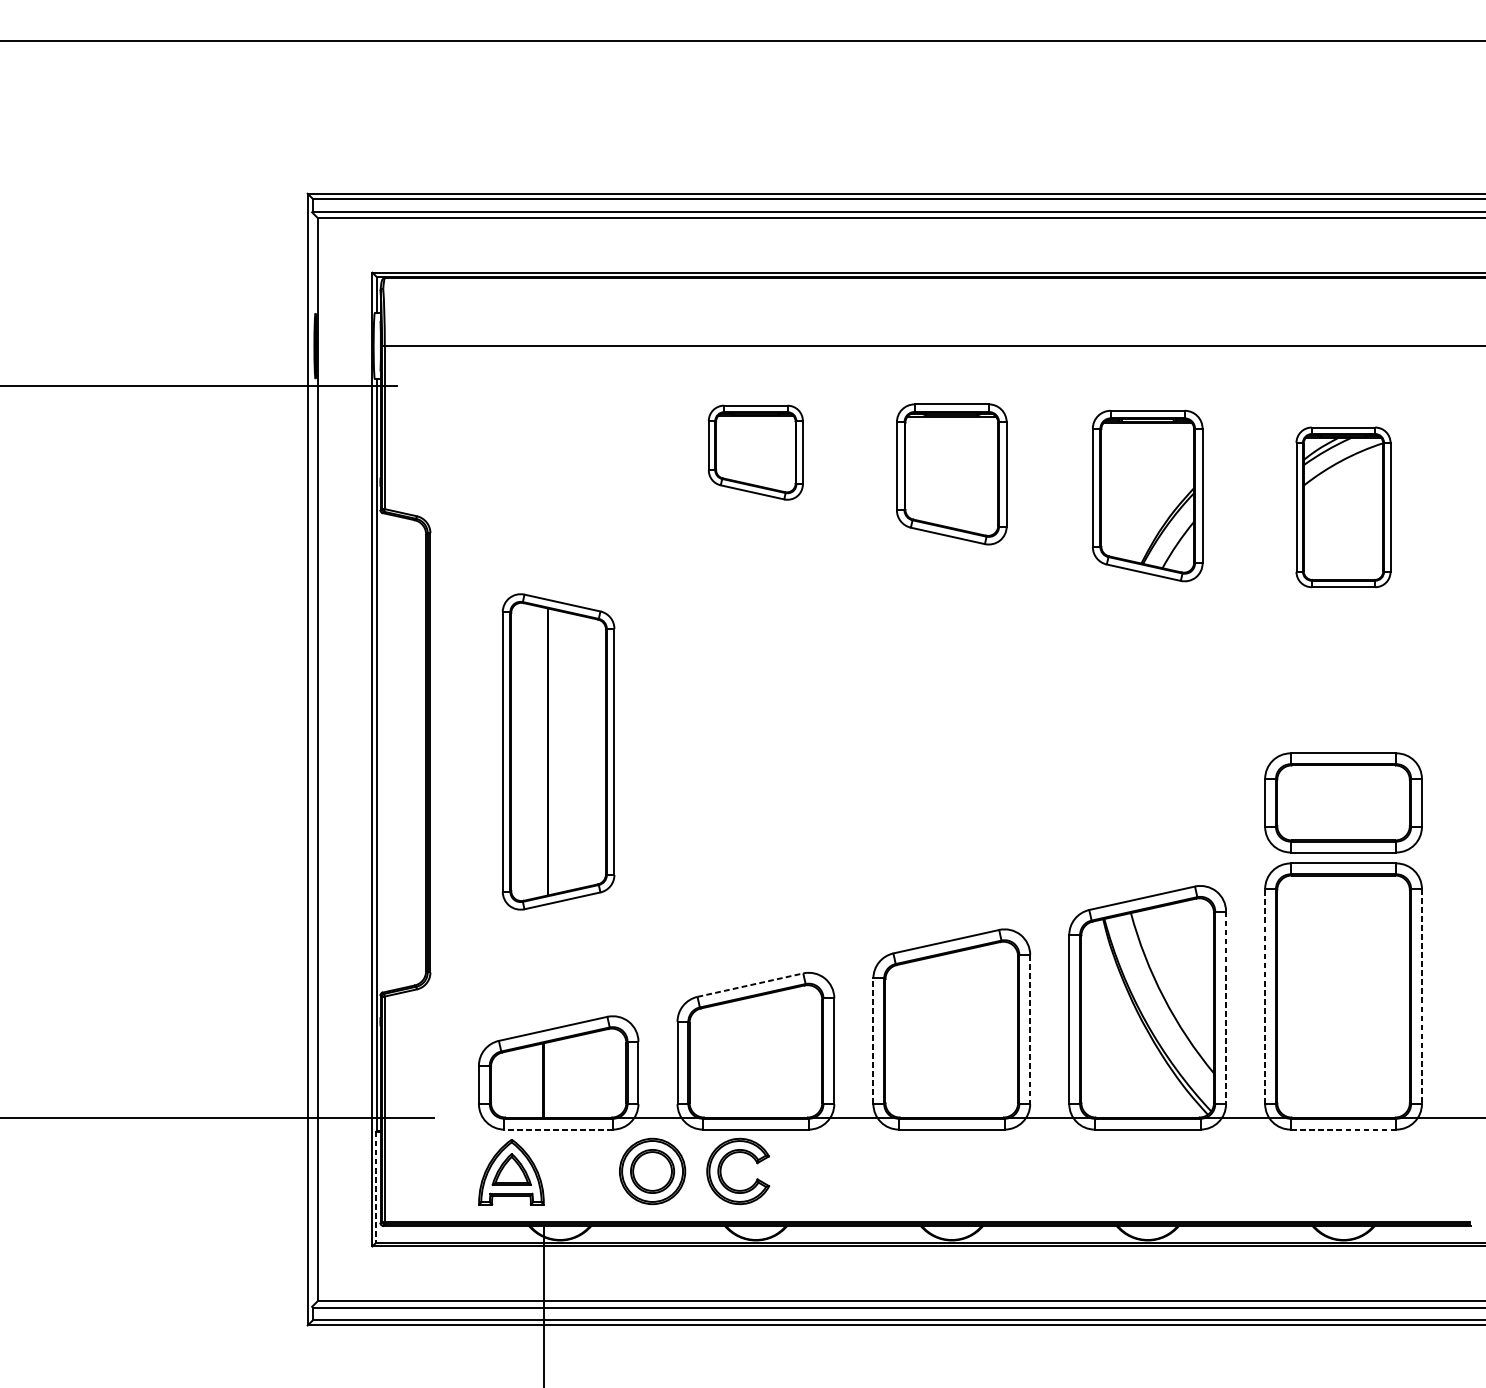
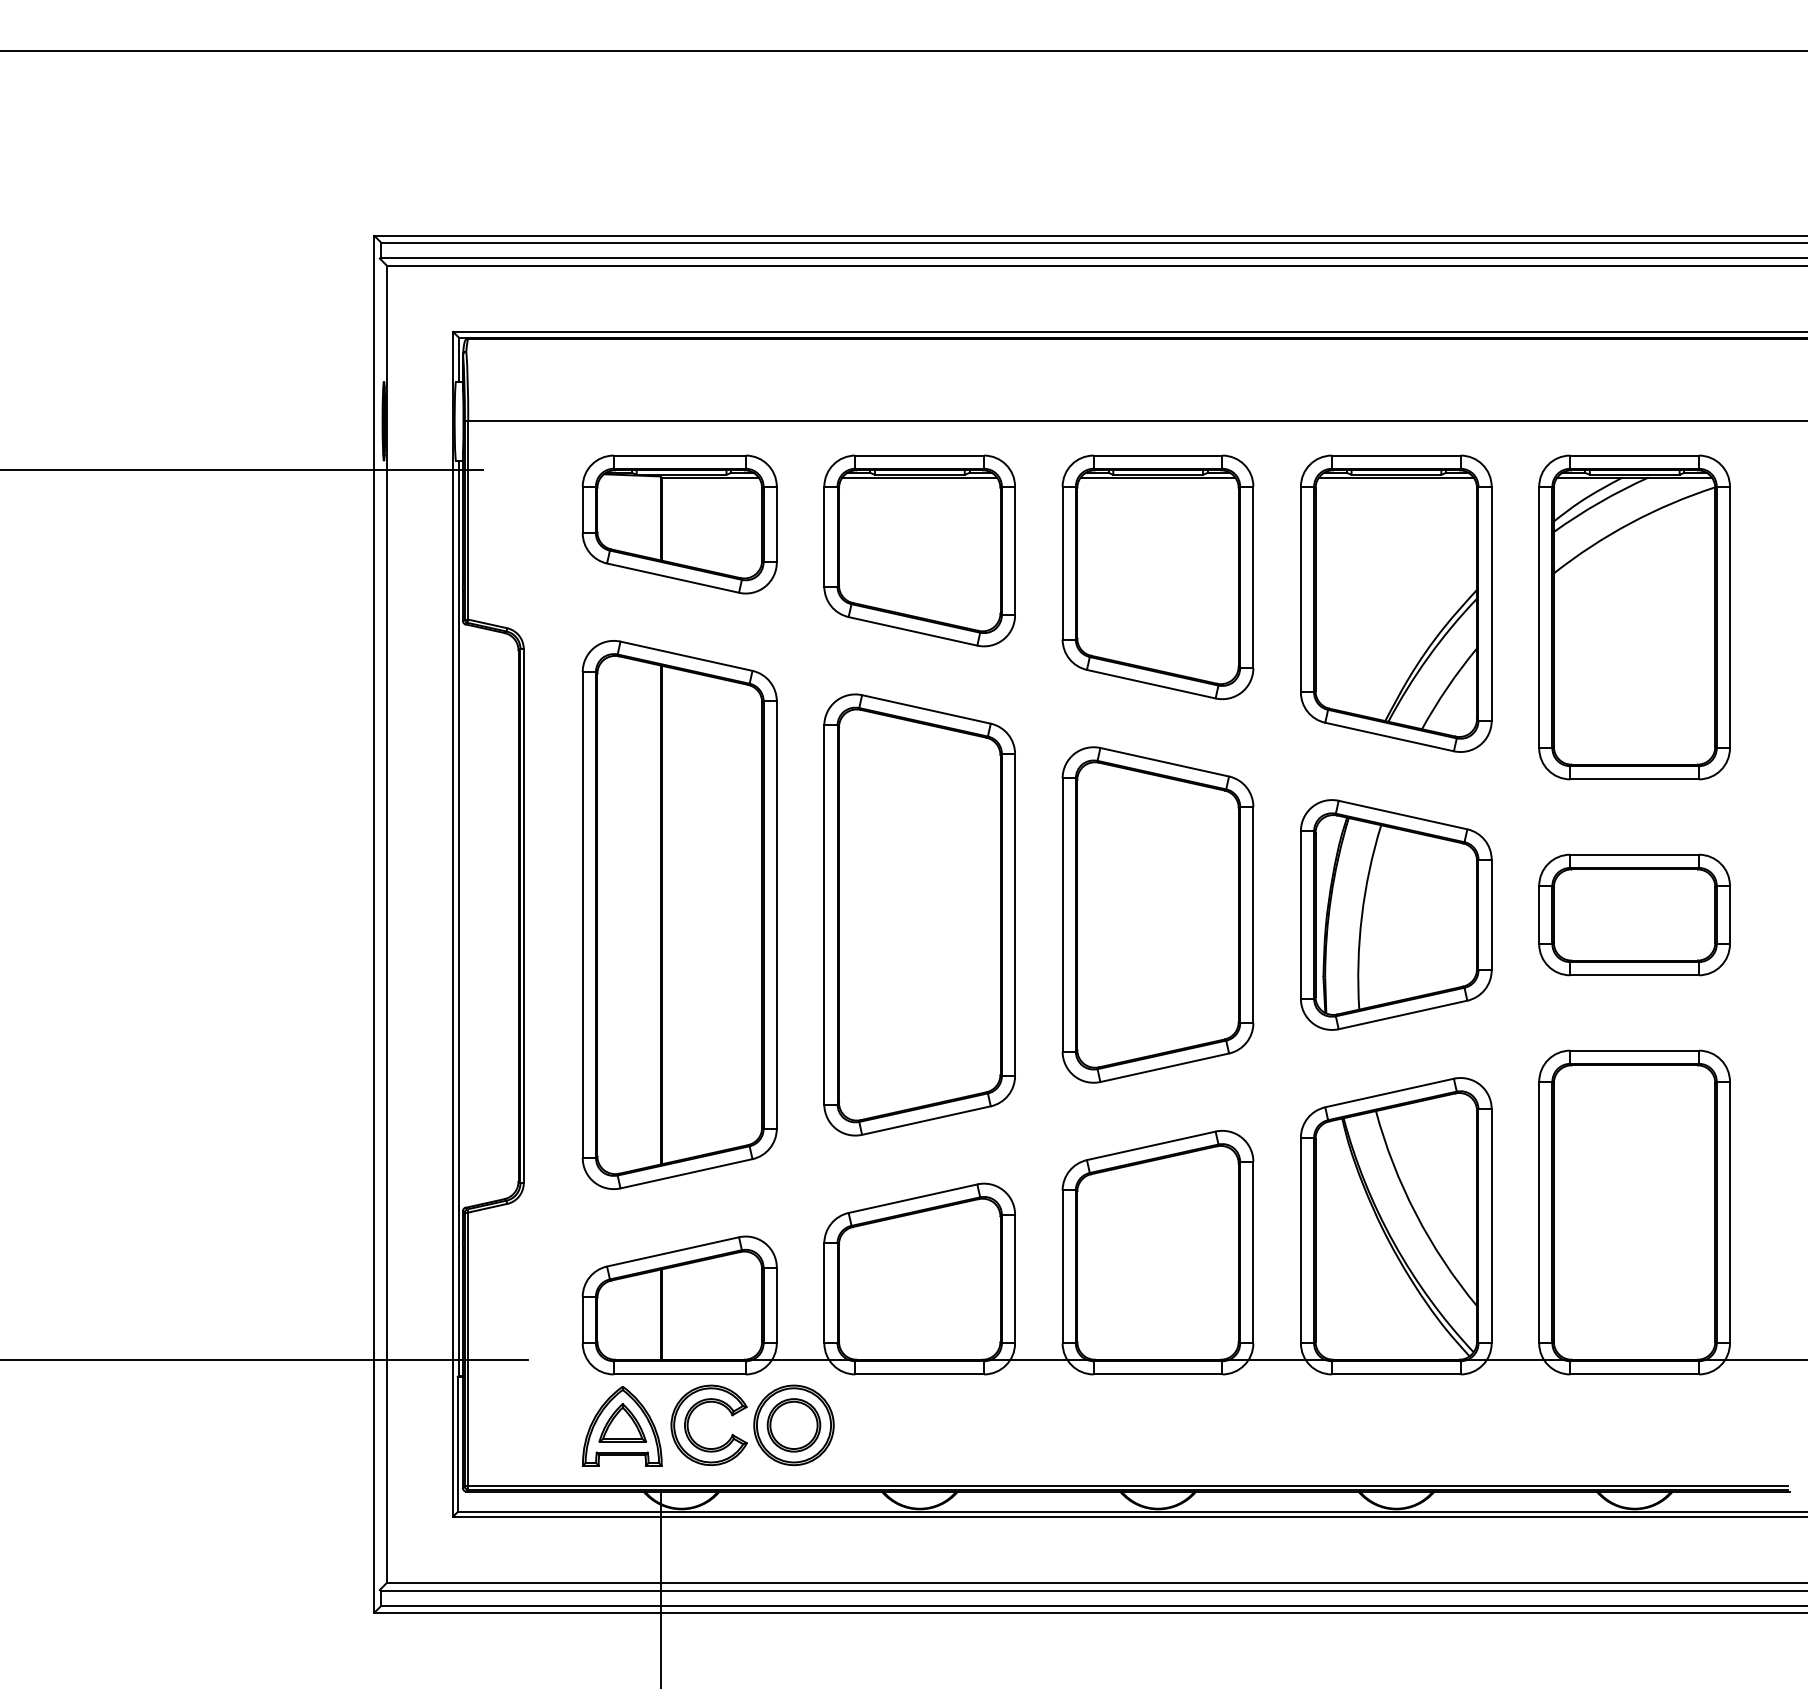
part: (558, 430) -> (679, 524), added
part: (755, 452) -> (919, 550), size x1.67
part: (951, 474) -> (1157, 577), size x1.43
part: (1147, 495) -> (1396, 603), size x1.43
part: (1343, 507) -> (1634, 617), size x1.67
part: (558, 751) -> (679, 914), size x1.43
part: (755, 751) -> (919, 914), added
part: (951, 751) -> (1157, 914), added
part: (1147, 751) -> (1396, 914), added
part: (1343, 802) -> (1634, 914), moved
line: (750, 984) -> (913, 1198), dashed -> solid
line: (1265, 996) -> (1539, 1212), dashed -> solid
line: (1422, 996) -> (1730, 1212), dashed -> solid
line: (1225, 1008) -> (1491, 1226), dashed -> solid
line: (1030, 1029) -> (1253, 1252), dashed -> solid
line: (873, 1040) -> (1062, 1266), dashed -> solid
line: (558, 1129) -> (679, 1374), dashed -> solid
line: (1343, 1129) -> (1634, 1374), dashed -> solid
part: (722, 1167) -> (689, 1420), moved
line: (375, 1187) -> (457, 1444), dashed -> solid

